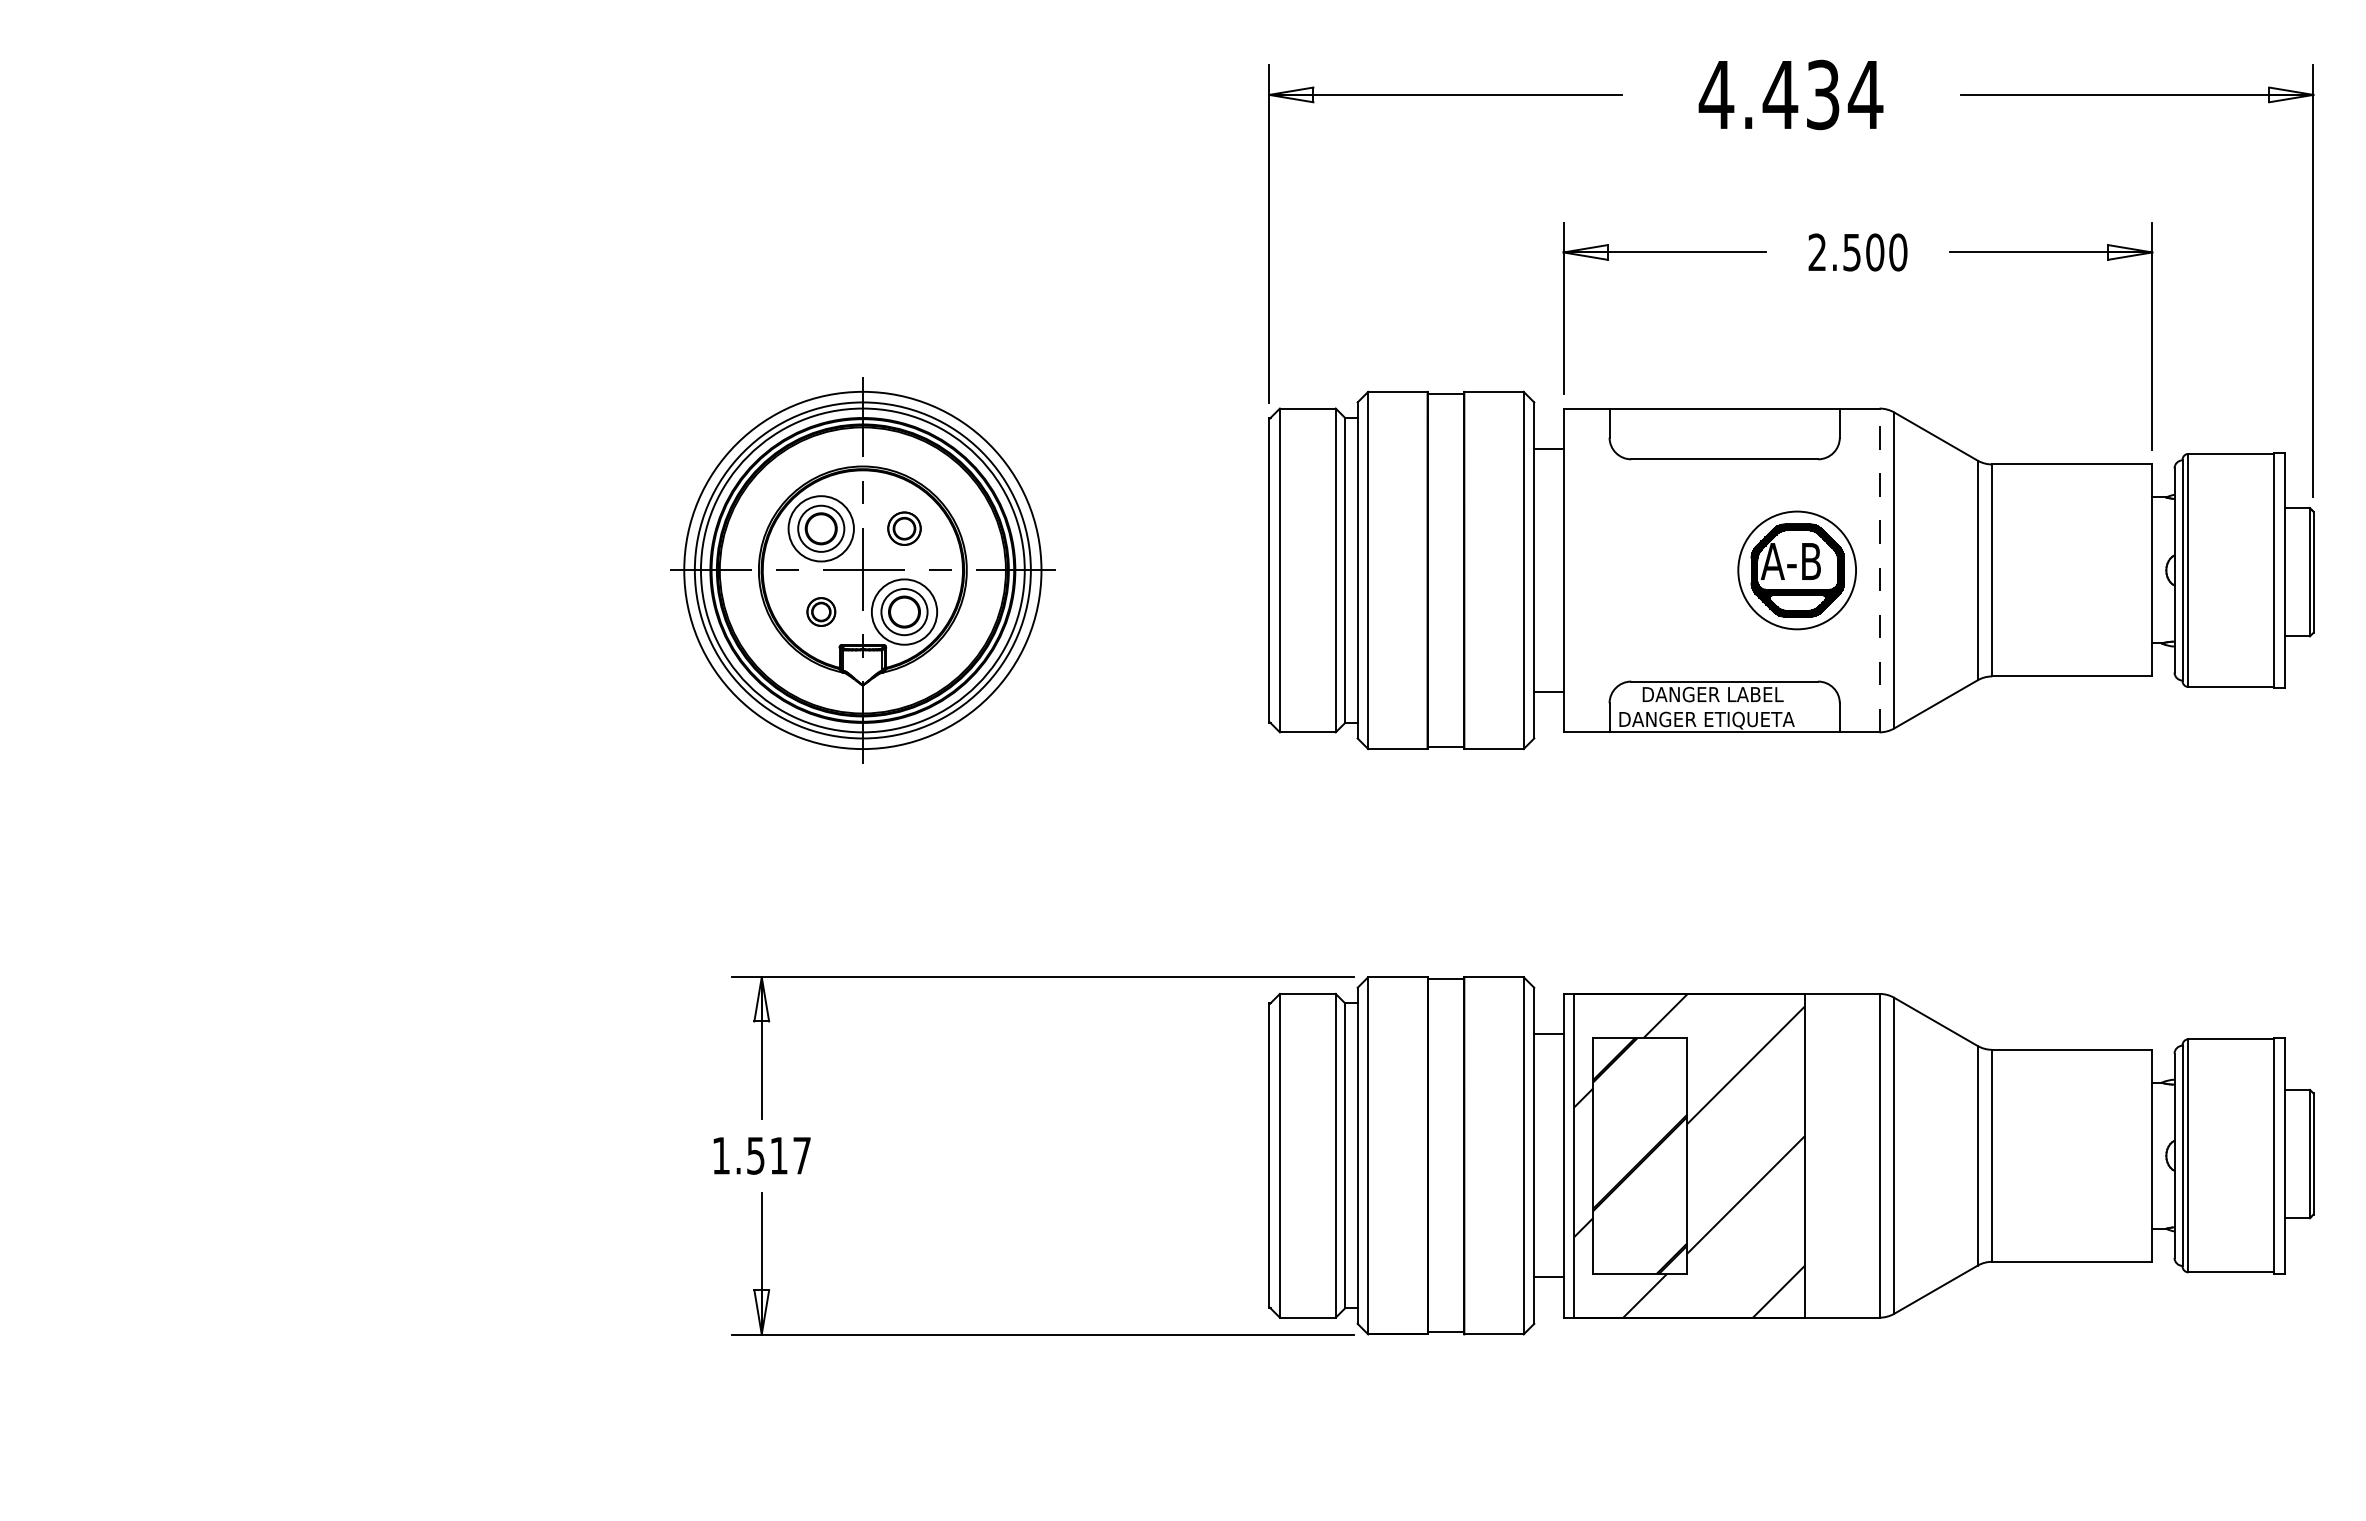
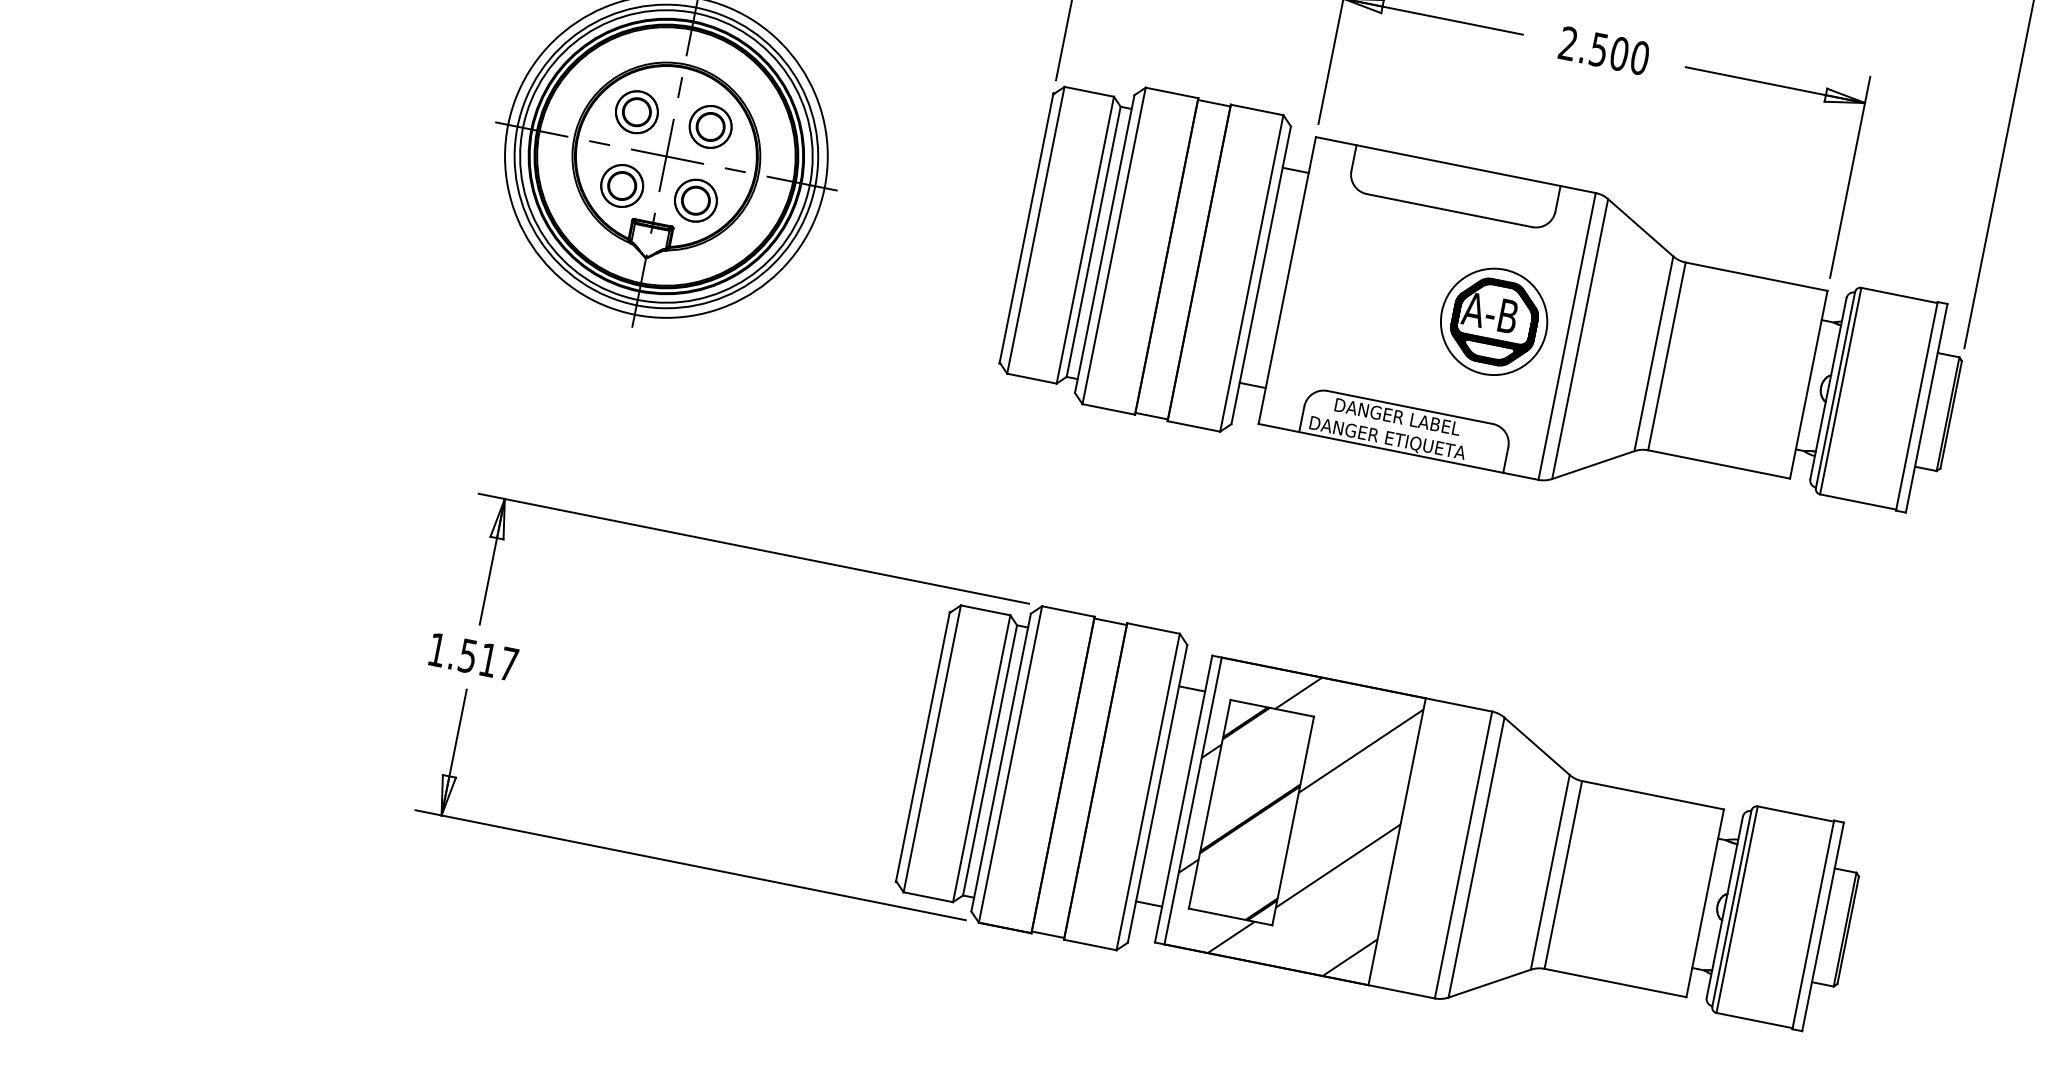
circle: (820, 528) -> (636, 111), size x0.71
part: (904, 528) -> (710, 126), size x1.43
line: (1879, 570) -> (1567, 336), dashed -> solid
part: (821, 611) -> (622, 185), size x1.67
circle: (904, 611) -> (696, 200), size x0.71

